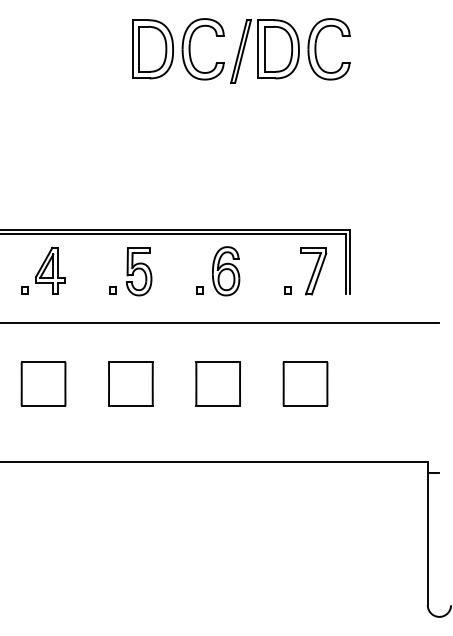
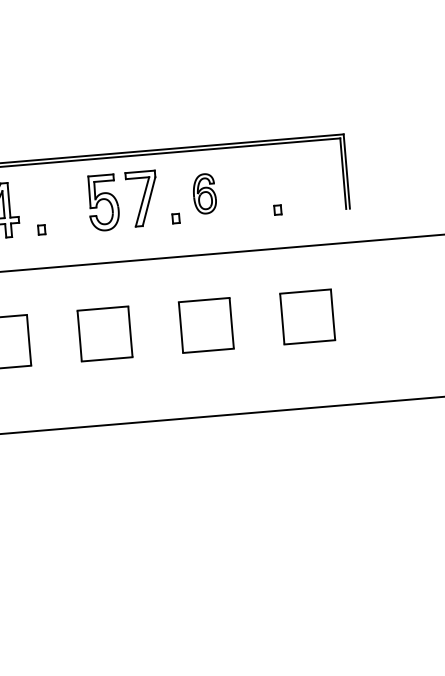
part: (226, 271) -> (205, 194), size x0.7
part: (313, 271) -> (142, 199), moved
part: (112, 290) -> (40, 230), moved

